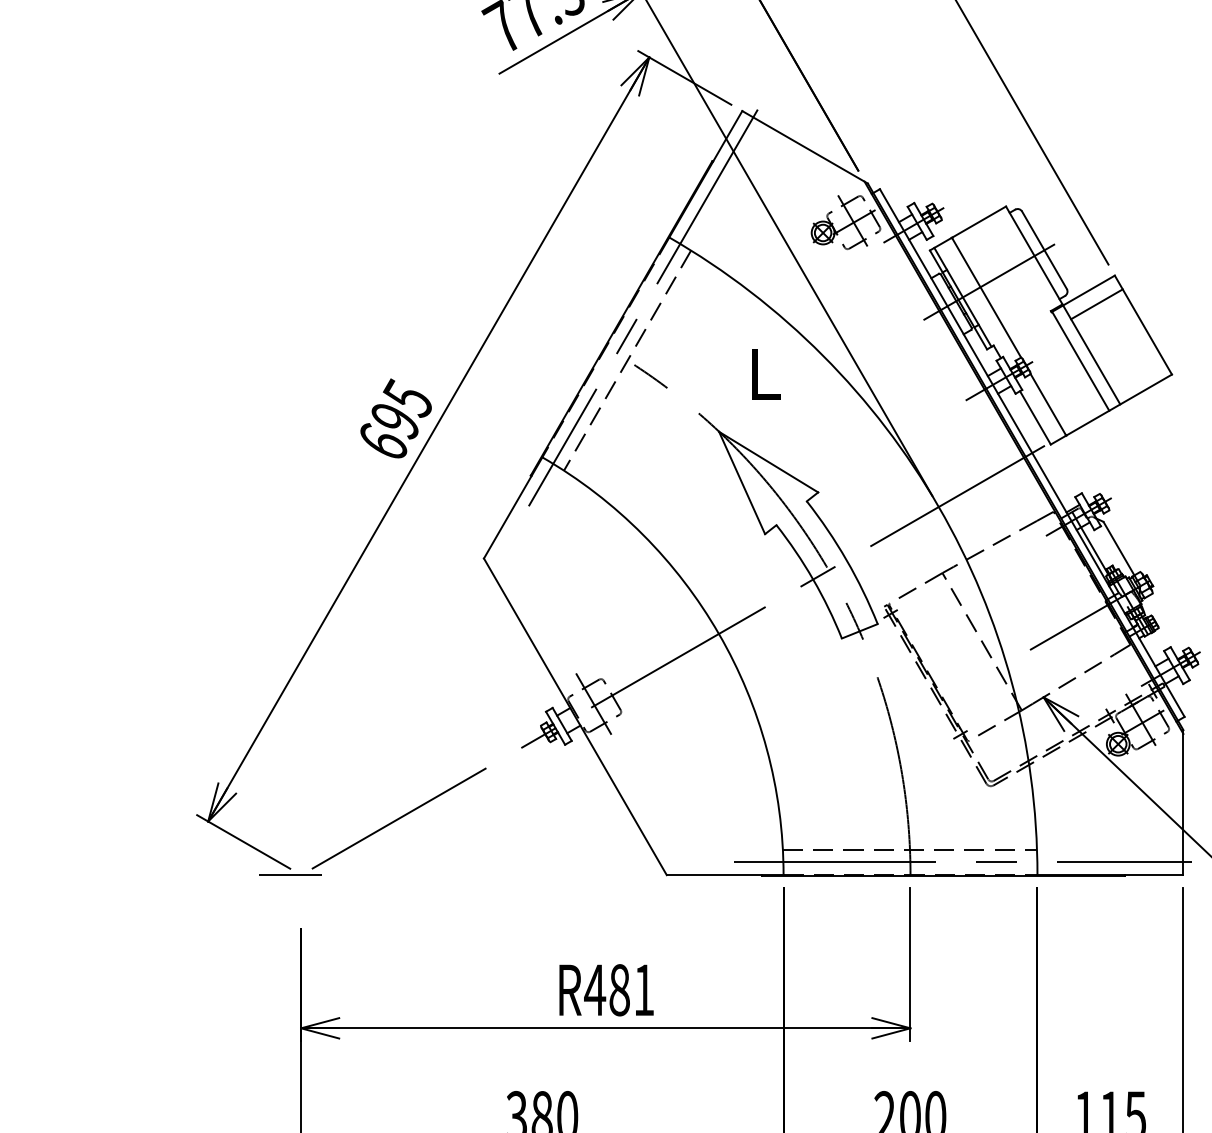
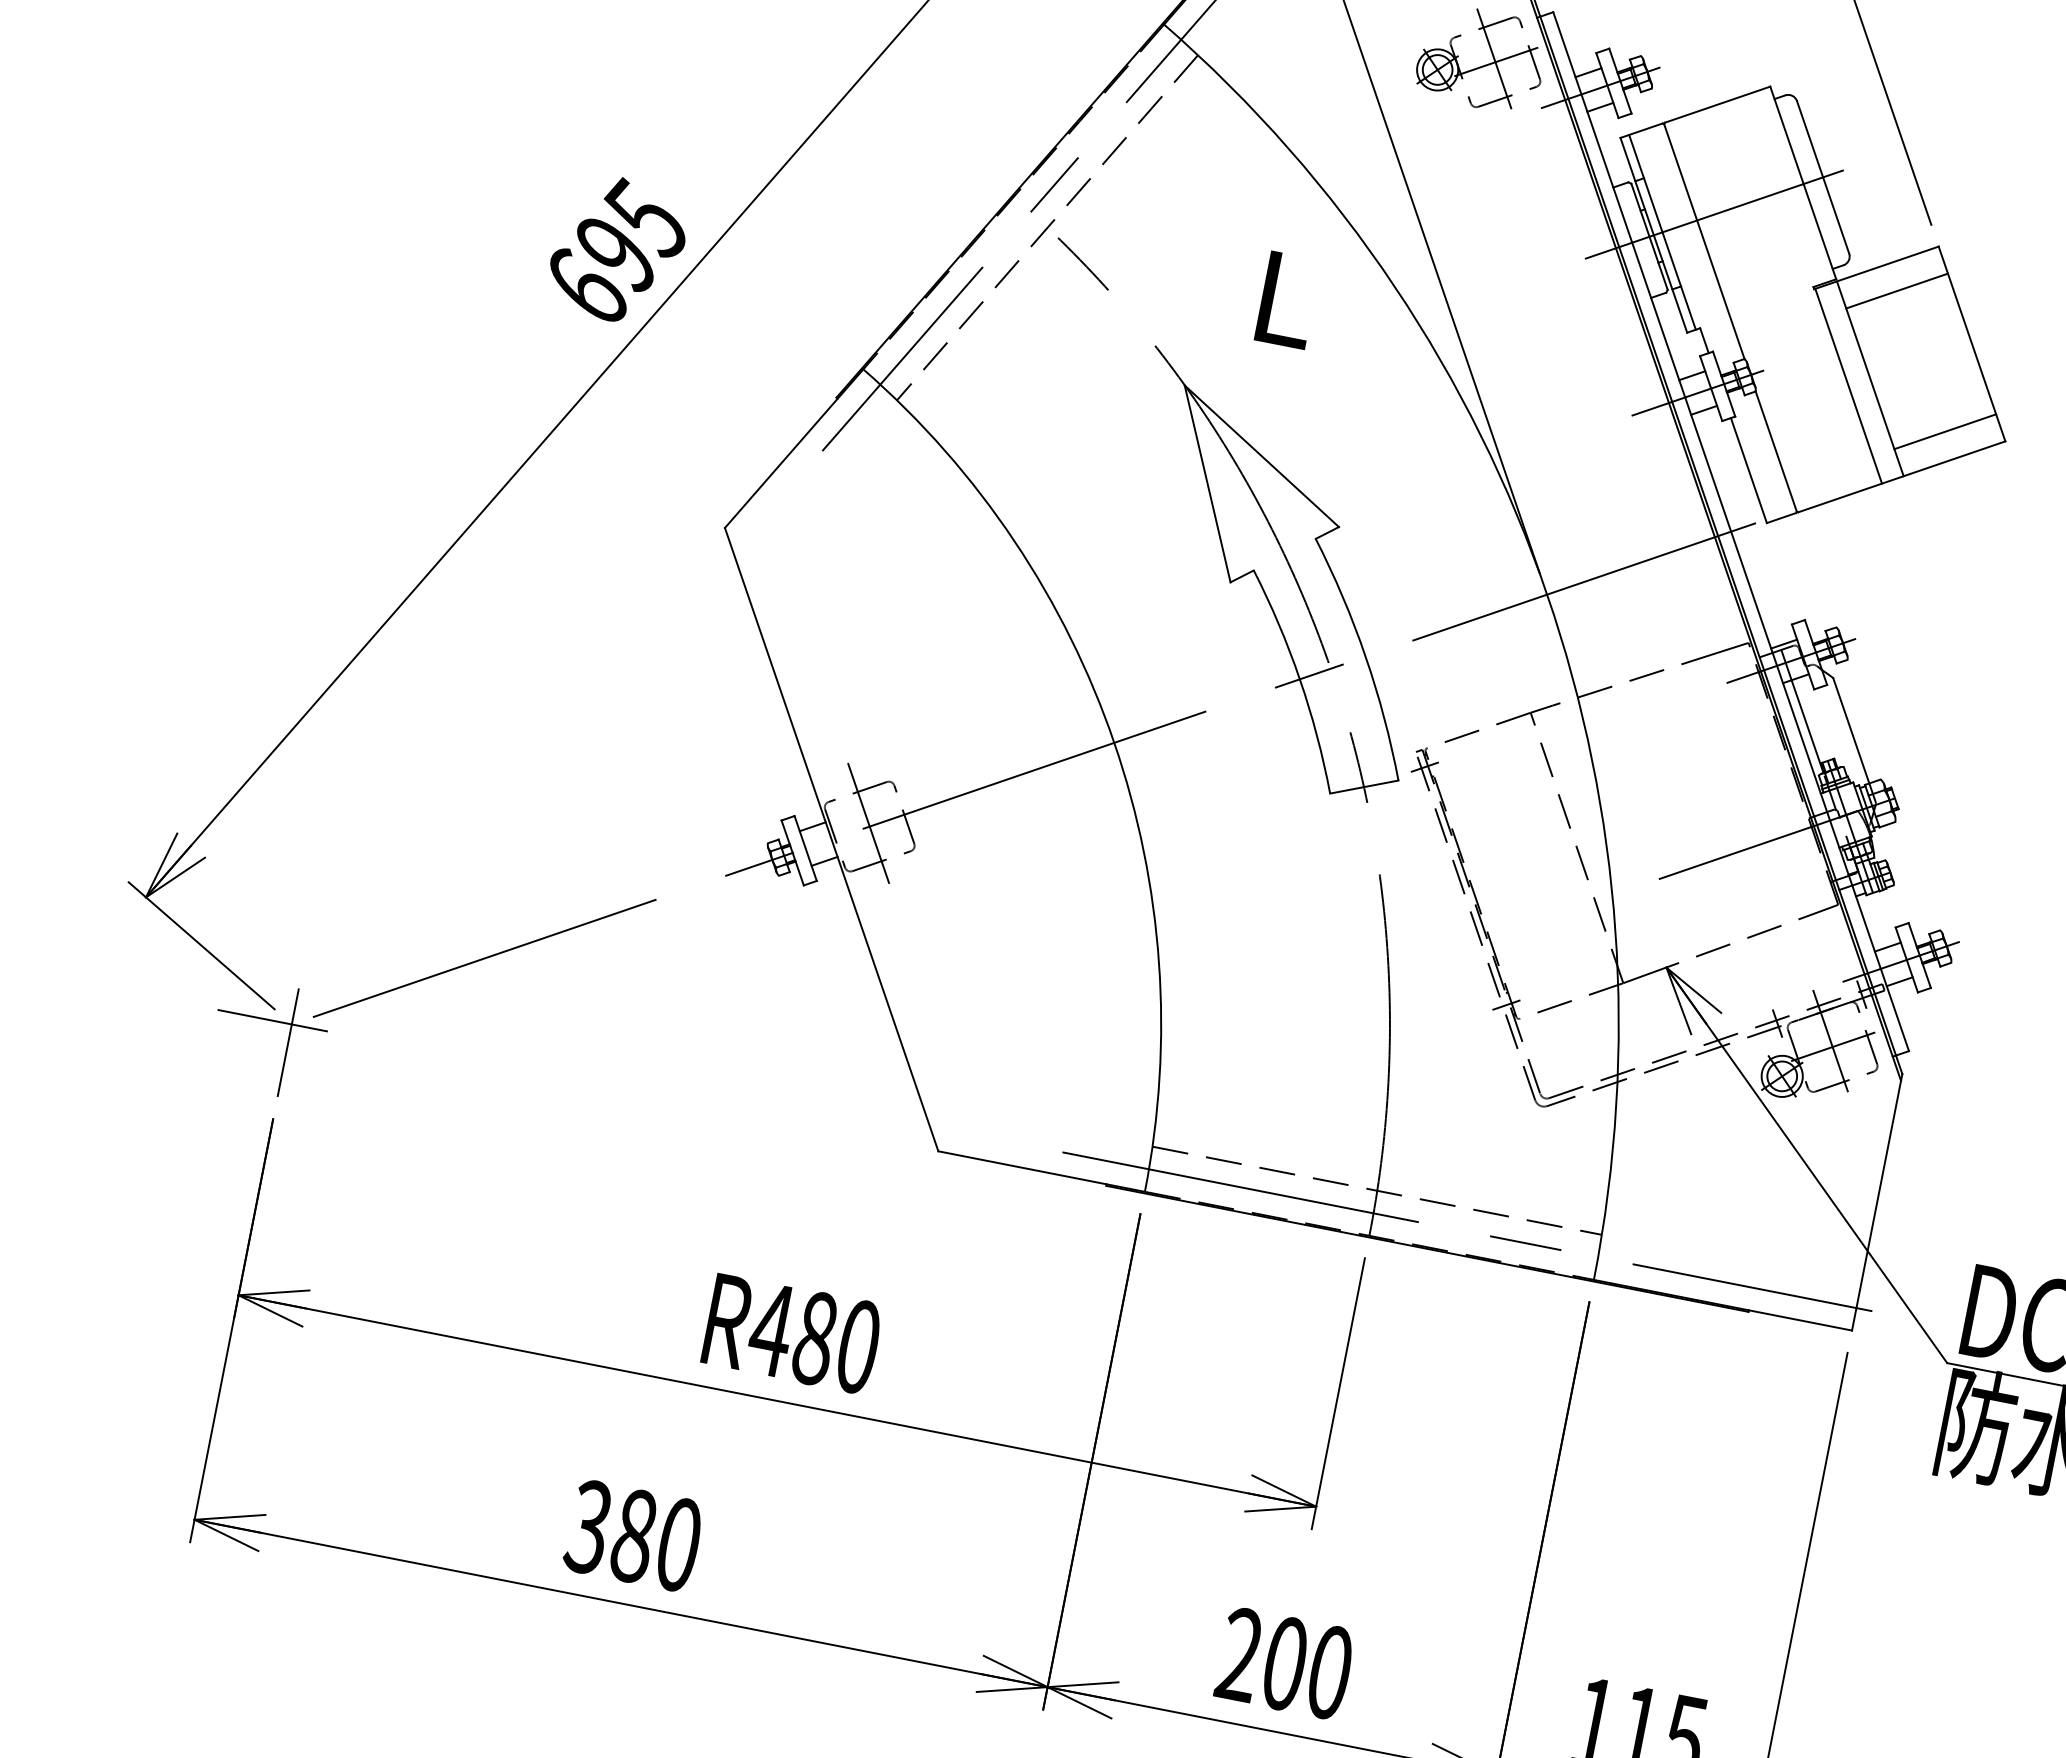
line: (1138, 375) -> (1945, 431), added
line: (301, 885) -> (288, 1042), added
text: (644, 990) -> (858, 1347), R481 -> R480

